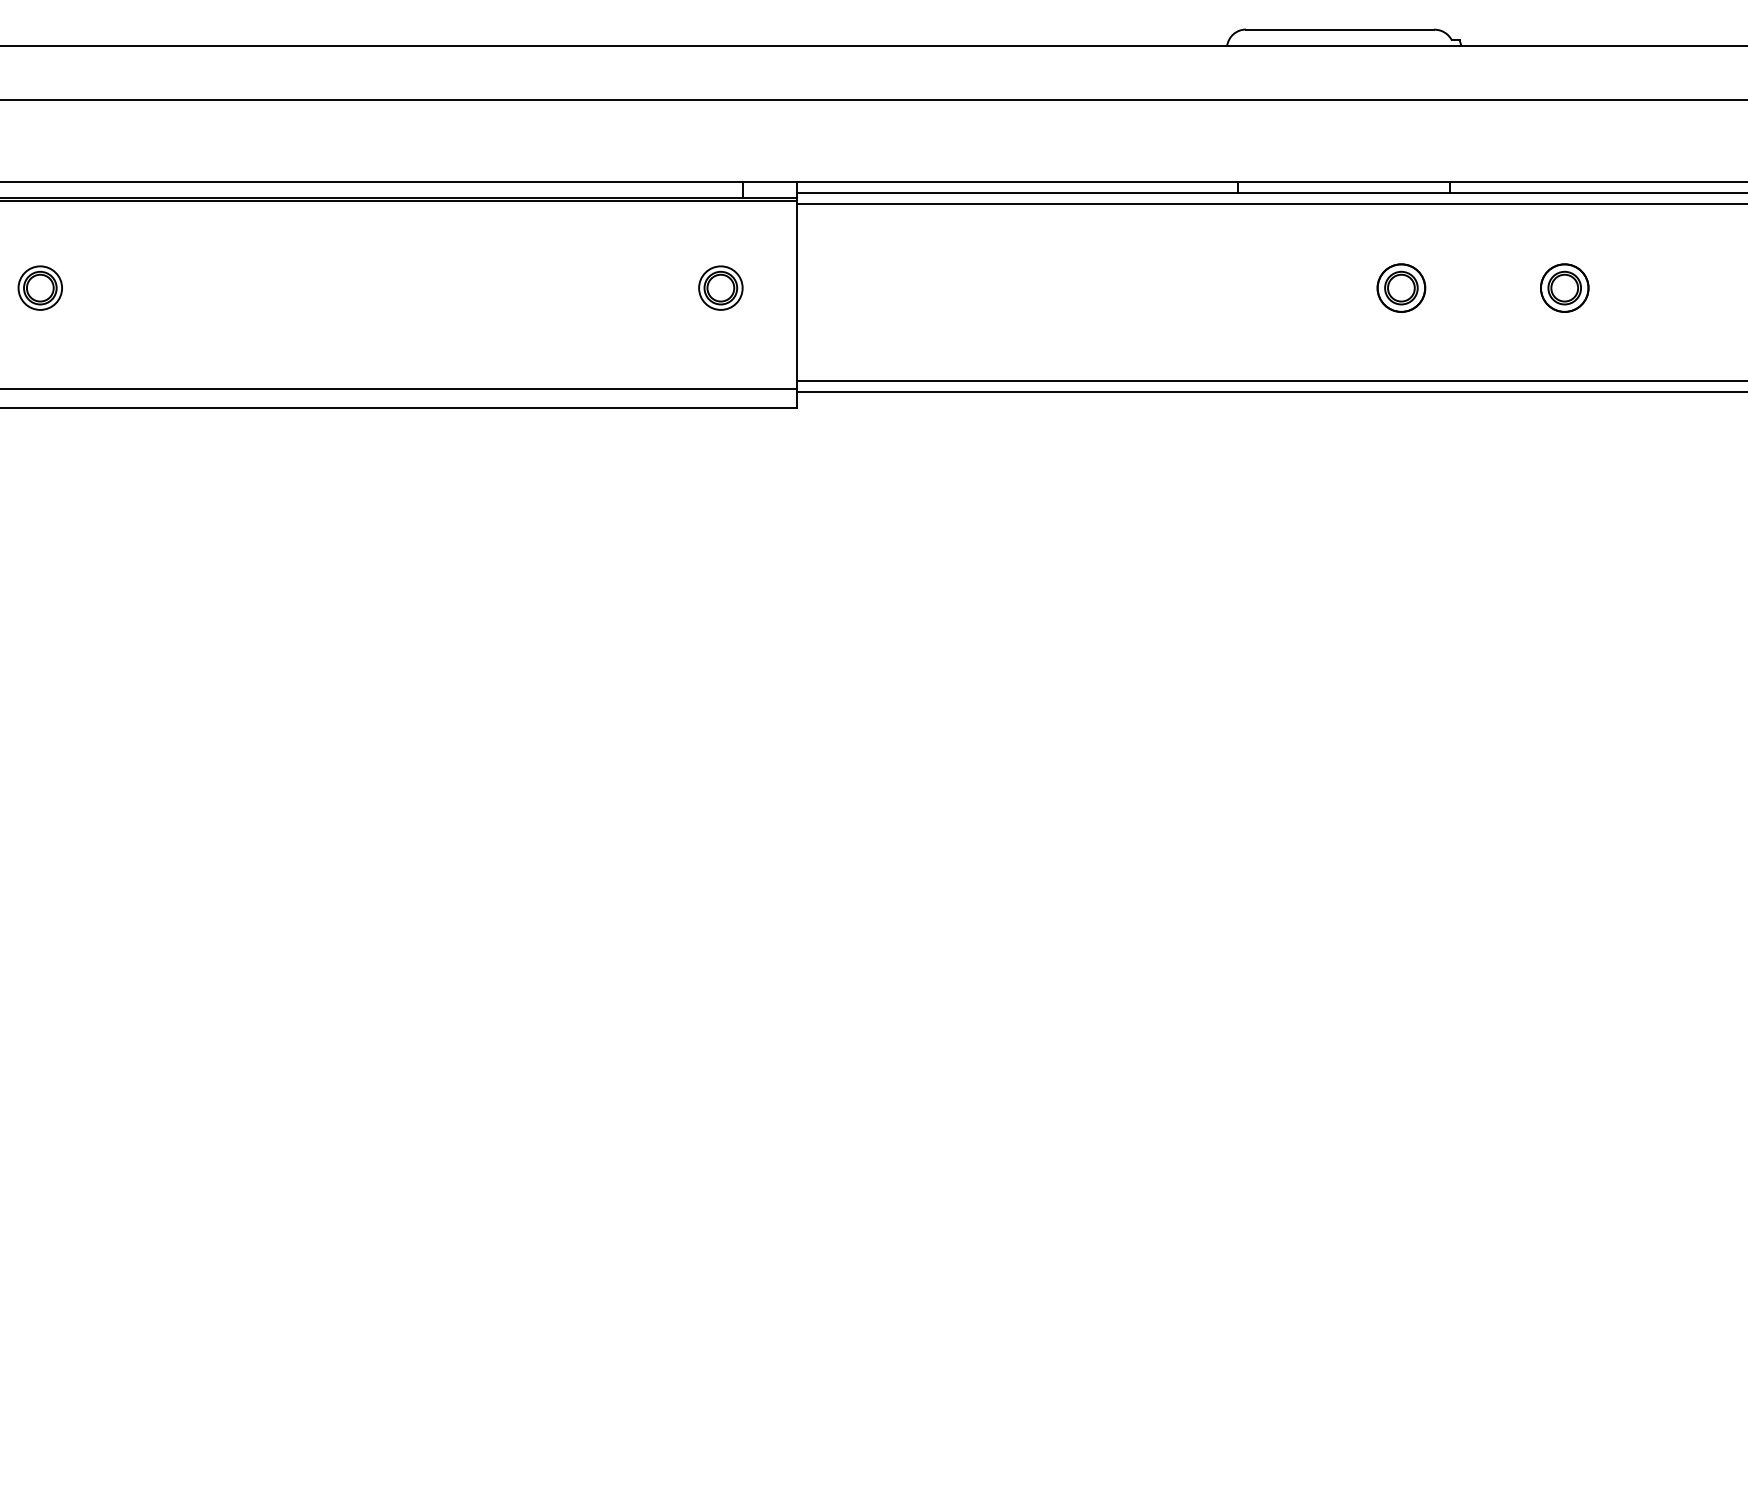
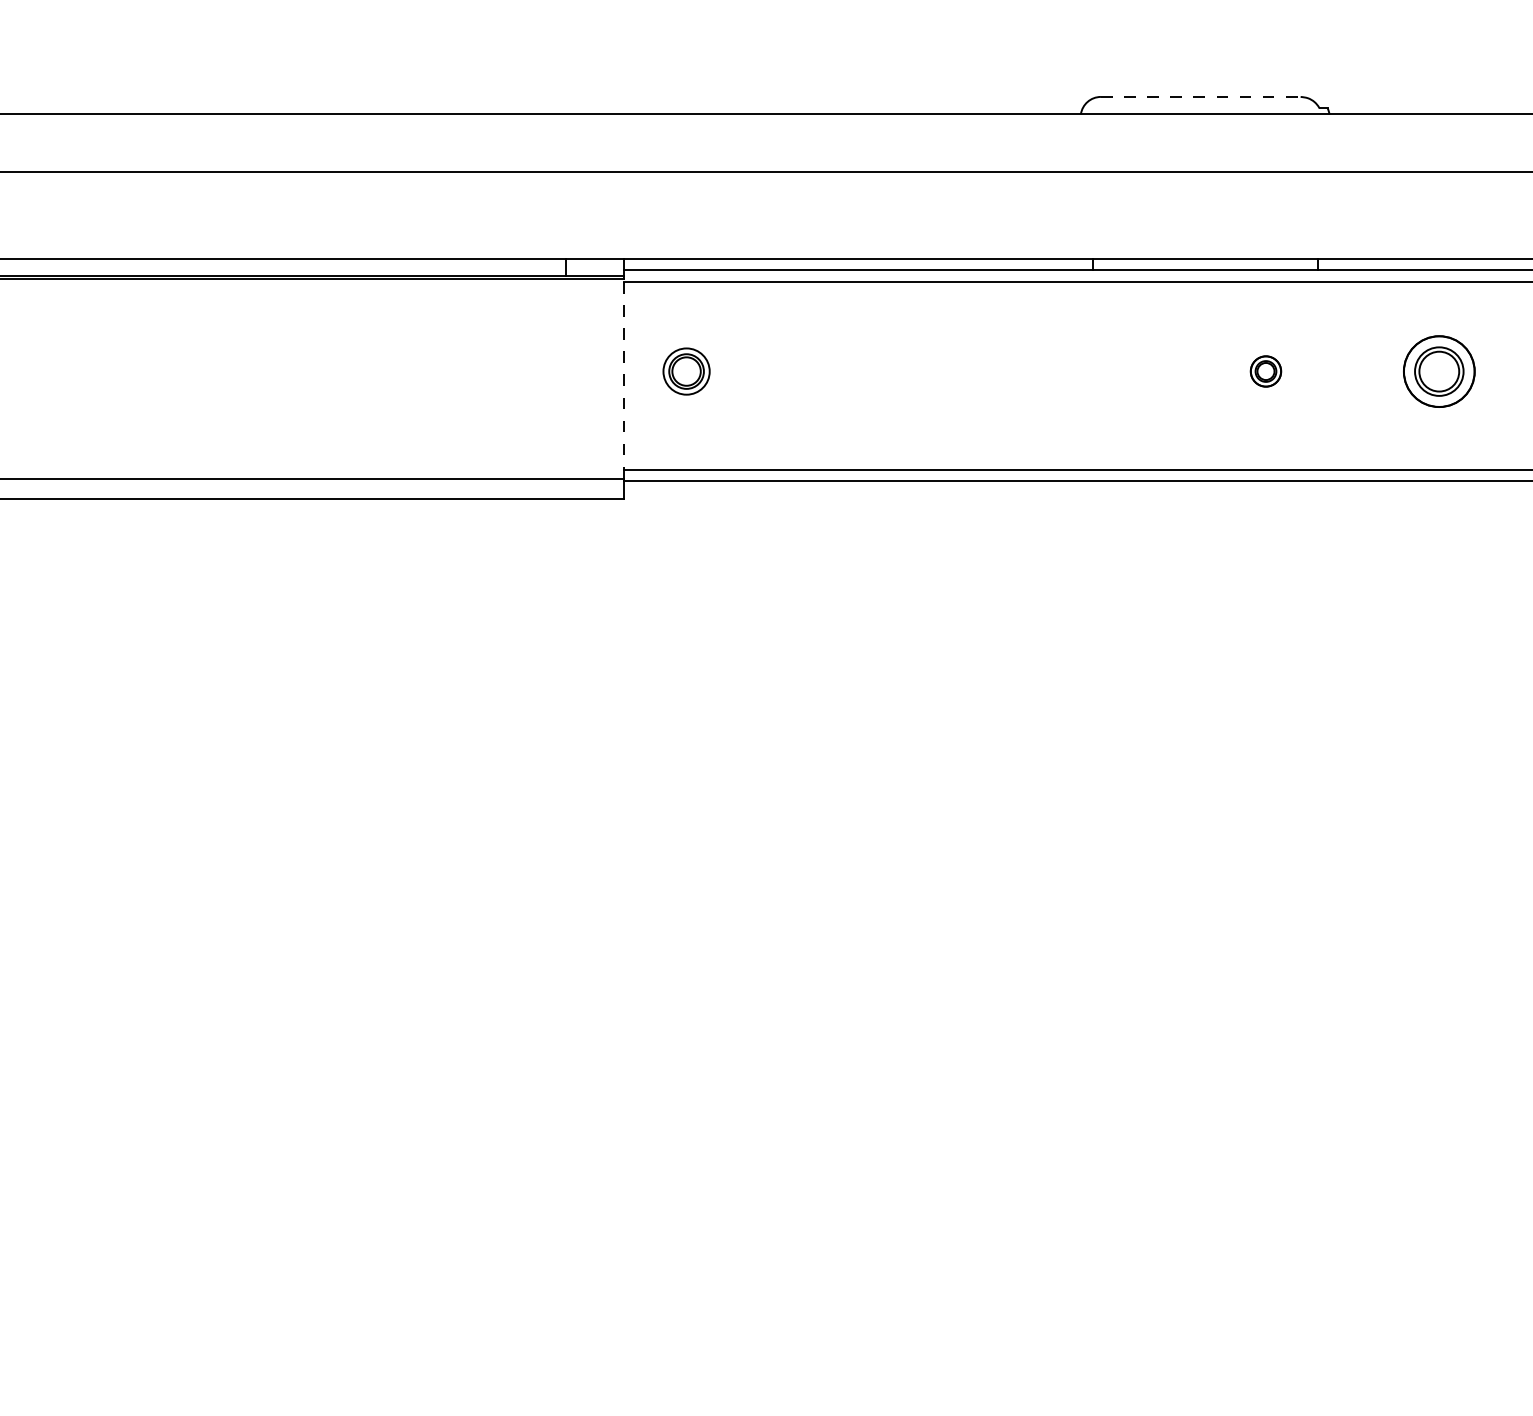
line: (1340, 29) -> (1201, 96), solid -> dashed
part: (720, 287) -> (686, 370), moved
part: (1401, 287) -> (1266, 370), size x0.6
part: (1564, 287) -> (1439, 370), size x1.4
line: (797, 294) -> (624, 378), solid -> dashed

